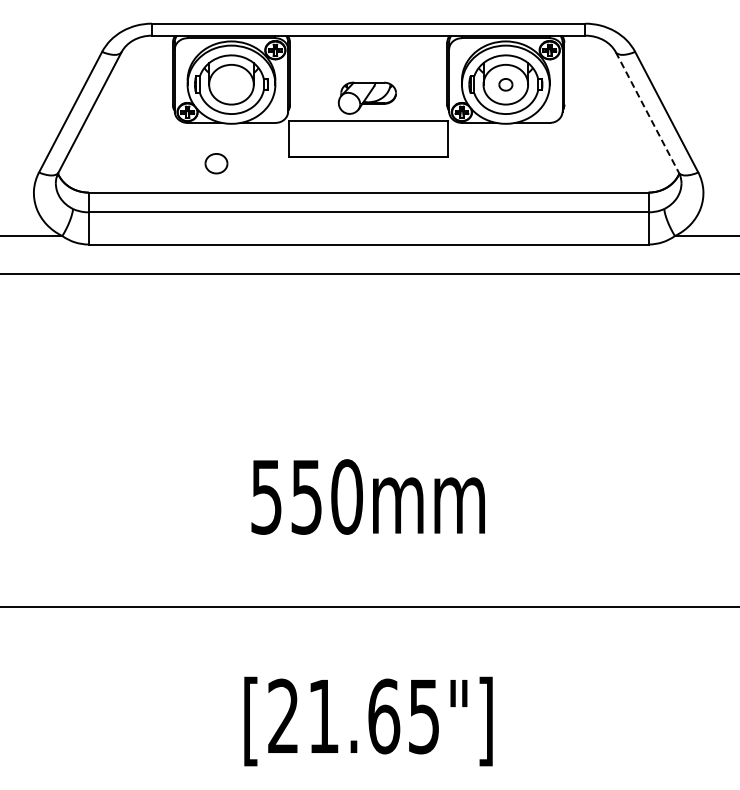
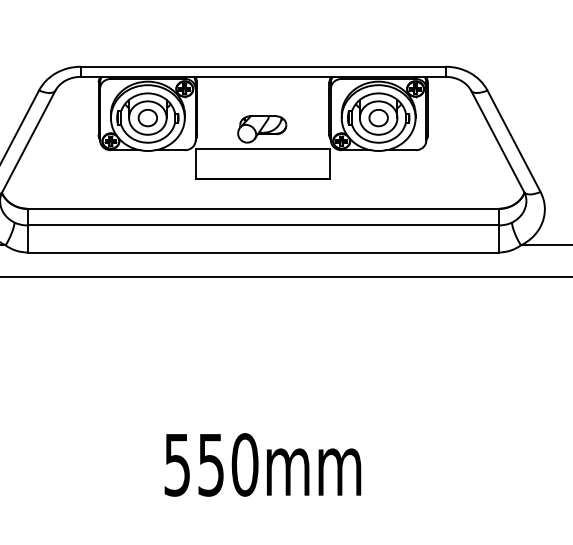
part: (505, 84) -> (378, 117), size x1.67
line: (647, 112) -> (497, 141), dashed -> solid
part: (216, 163) -> (147, 117), moved

